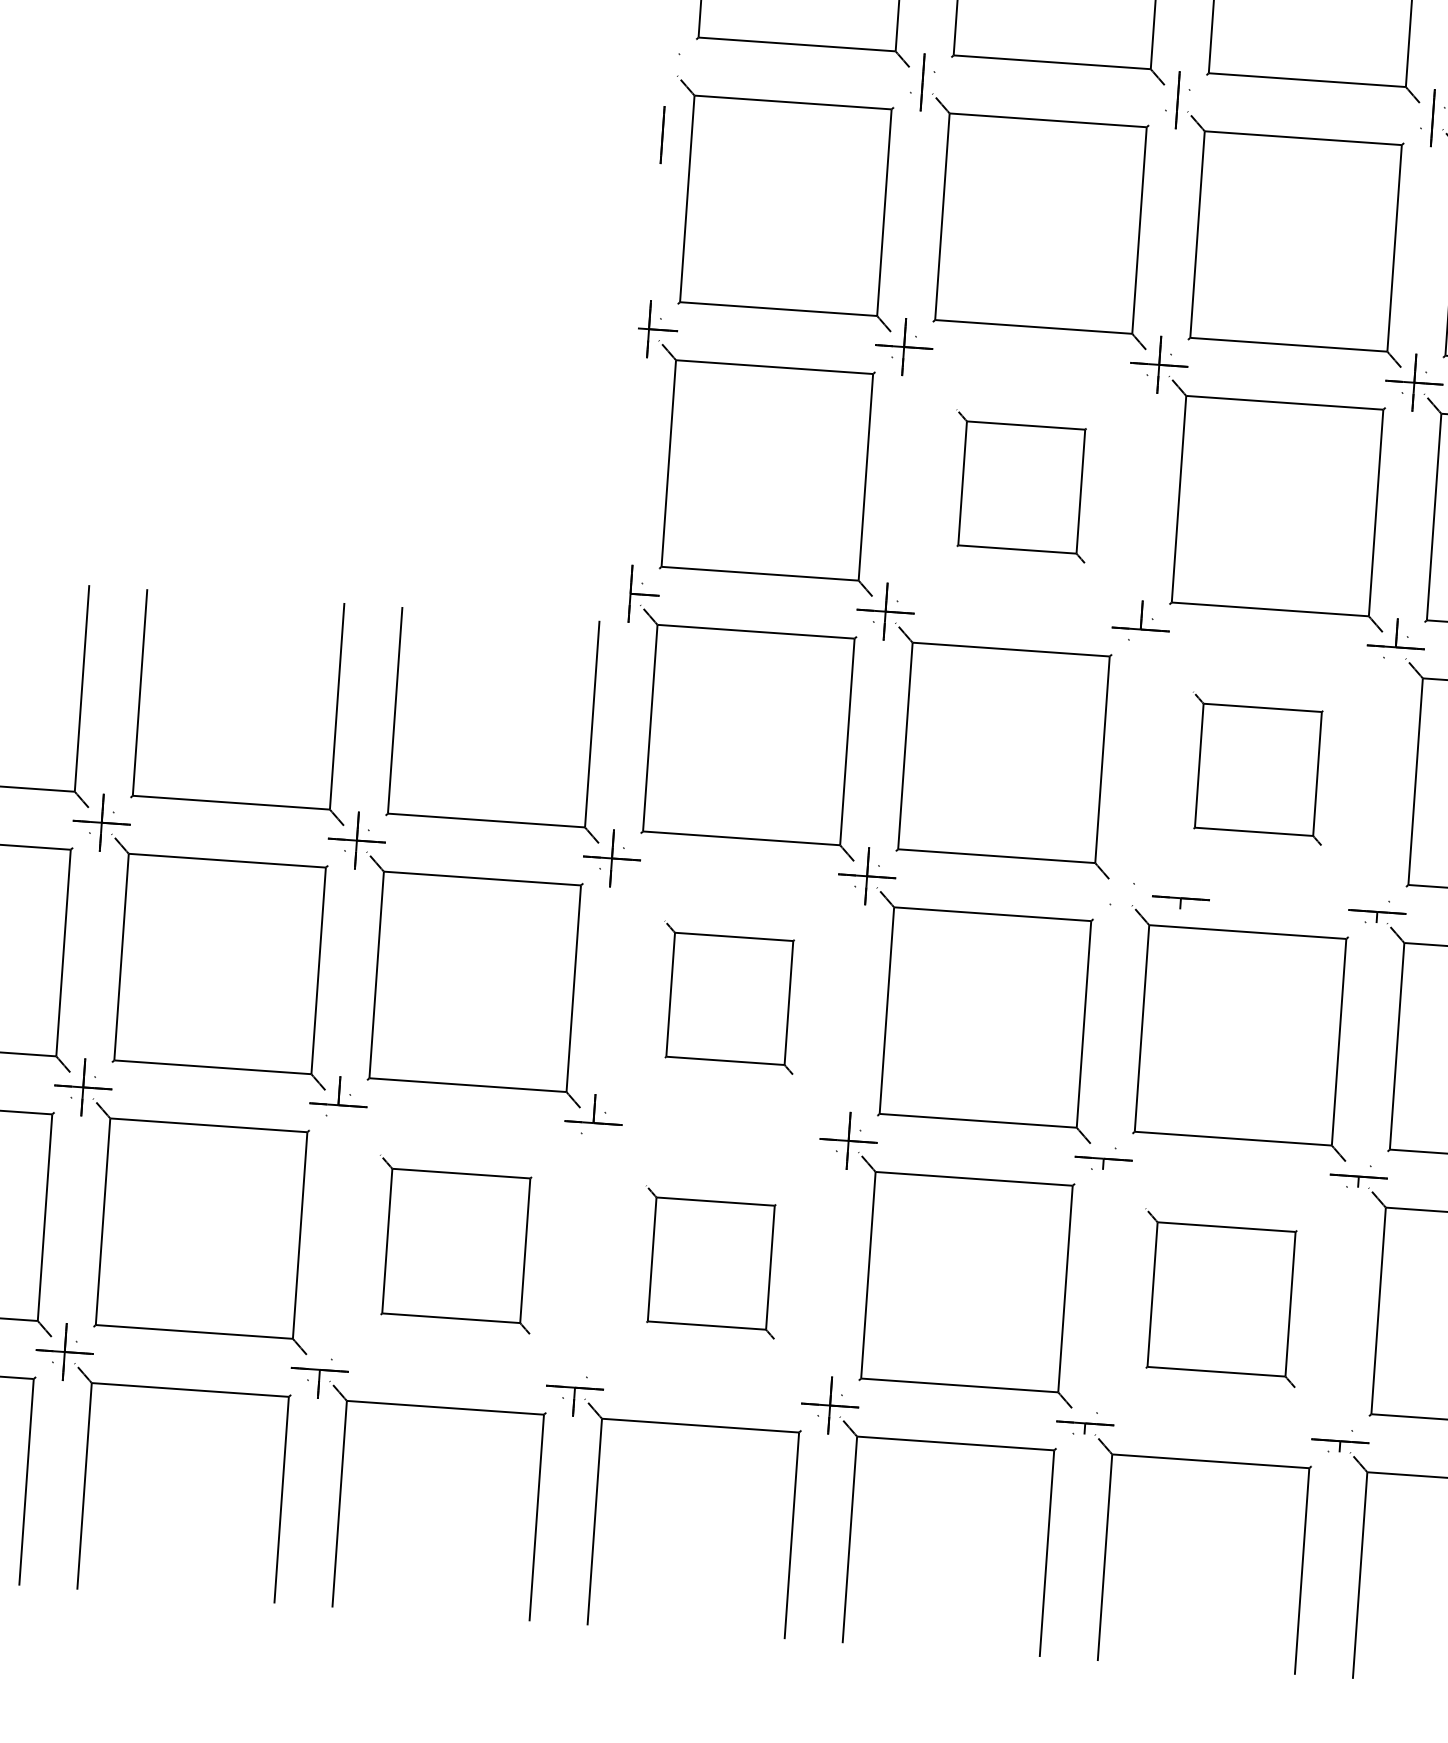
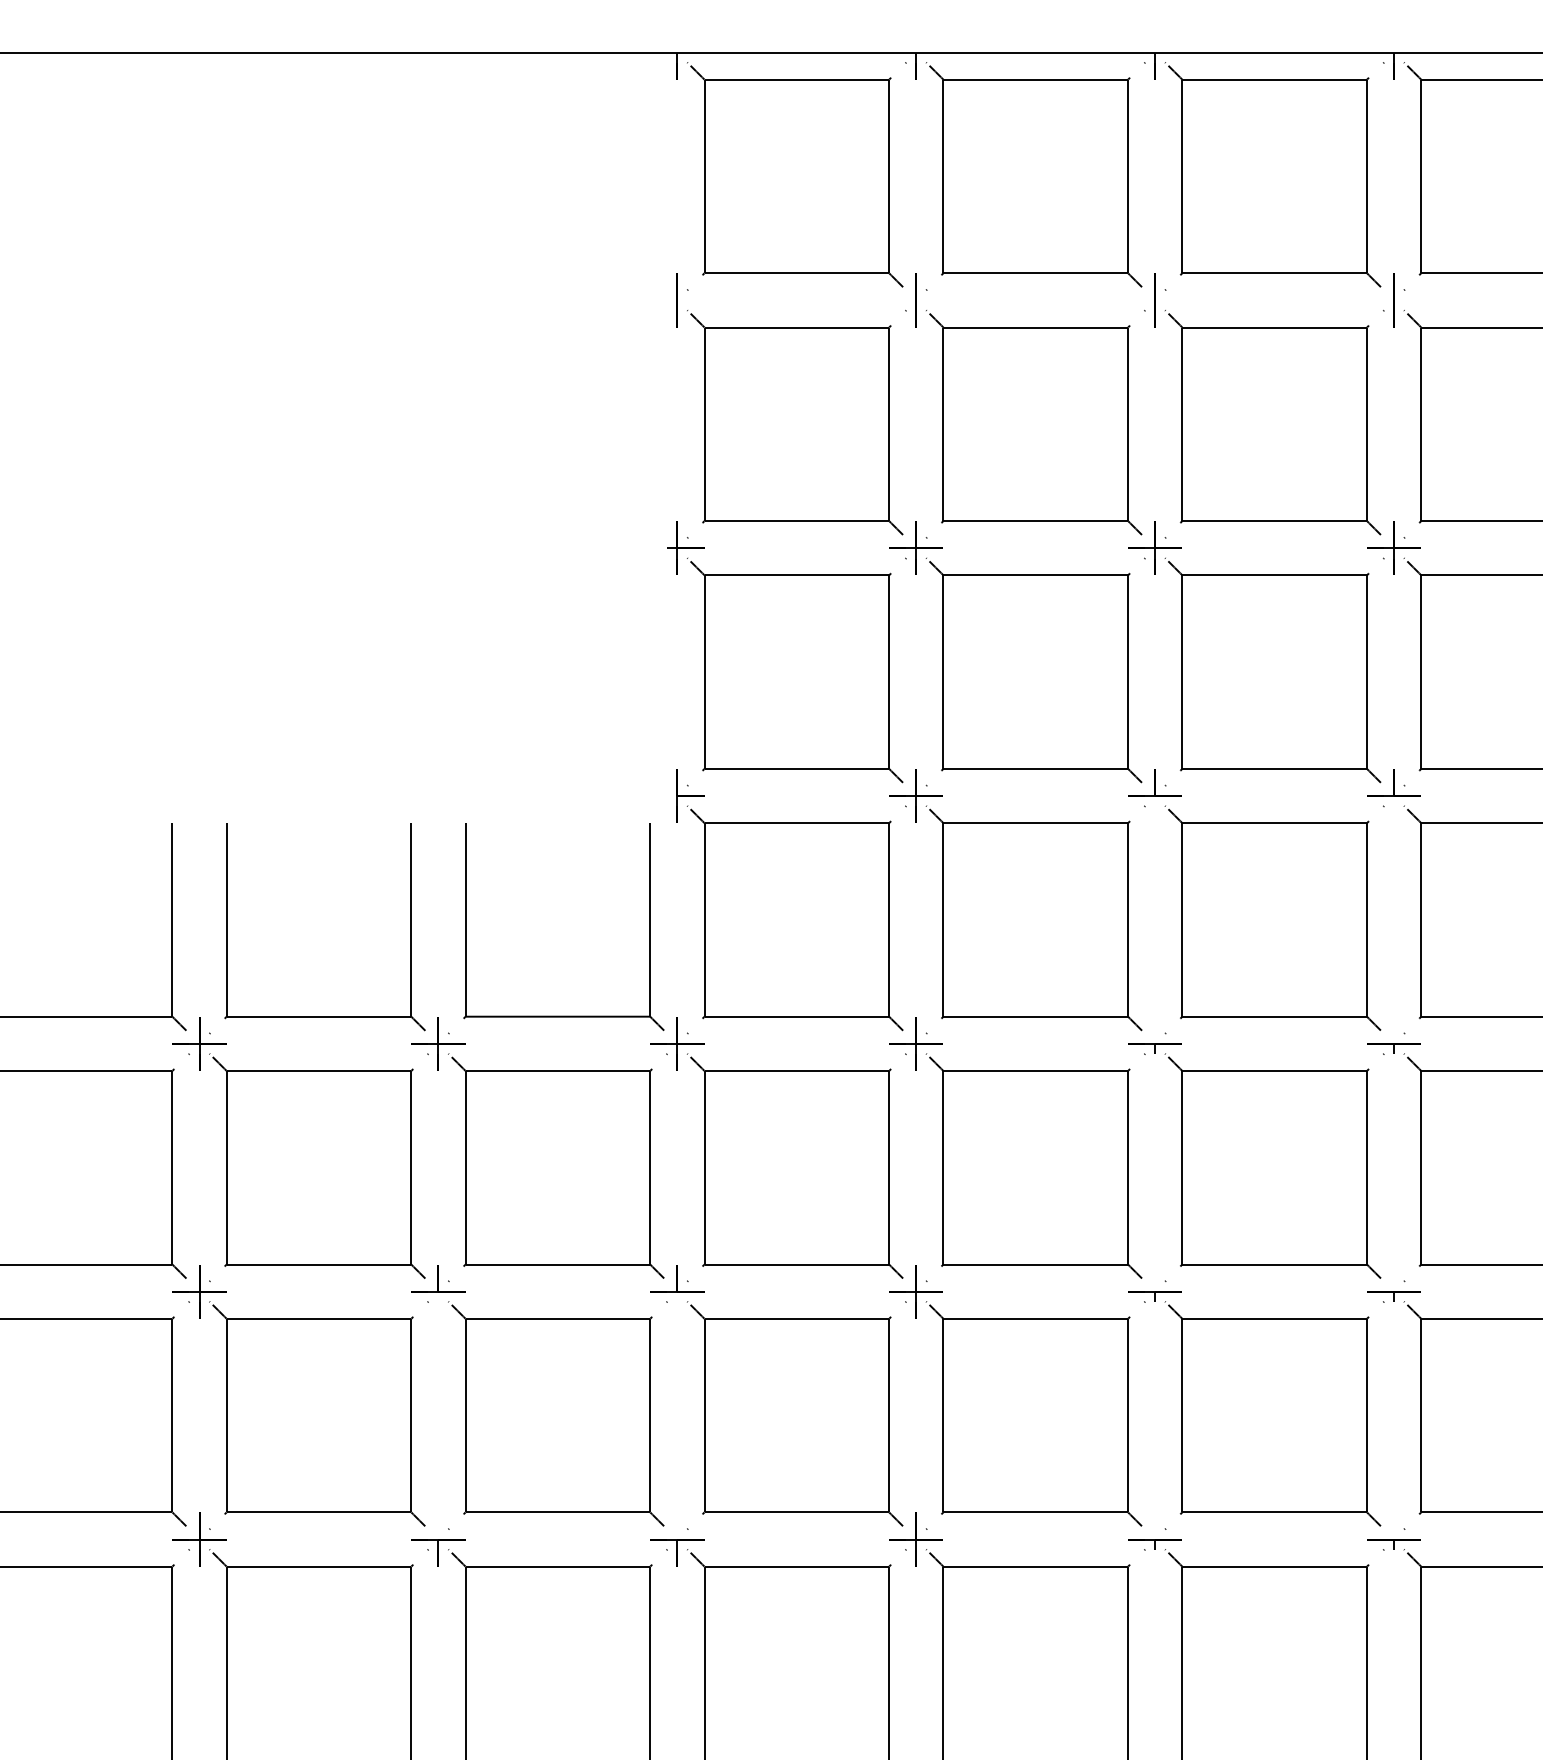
line: (661, 135) -> (676, 300), moved
part: (1020, 486) -> (1033, 670), size x1.67
part: (1256, 767) -> (1272, 917), size x1.67
part: (1179, 903) -> (1154, 1048), moved
part: (729, 997) -> (795, 1165), size x1.67
part: (455, 1244) -> (556, 1413), size x1.43
part: (710, 1261) -> (795, 1413), size x1.67
part: (1219, 1297) -> (1272, 1413), size x1.43

